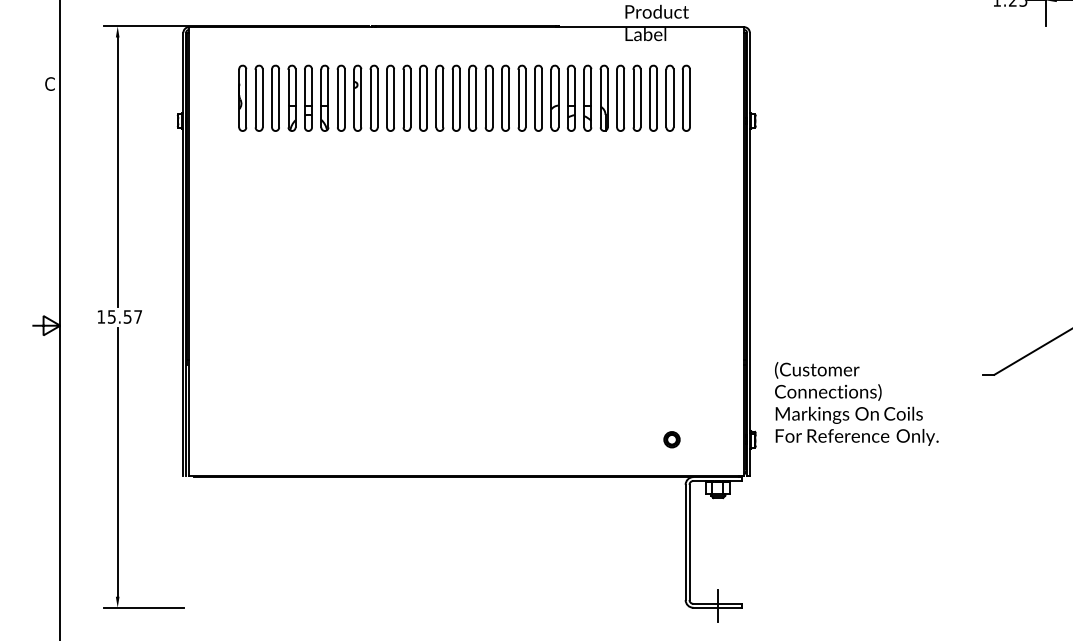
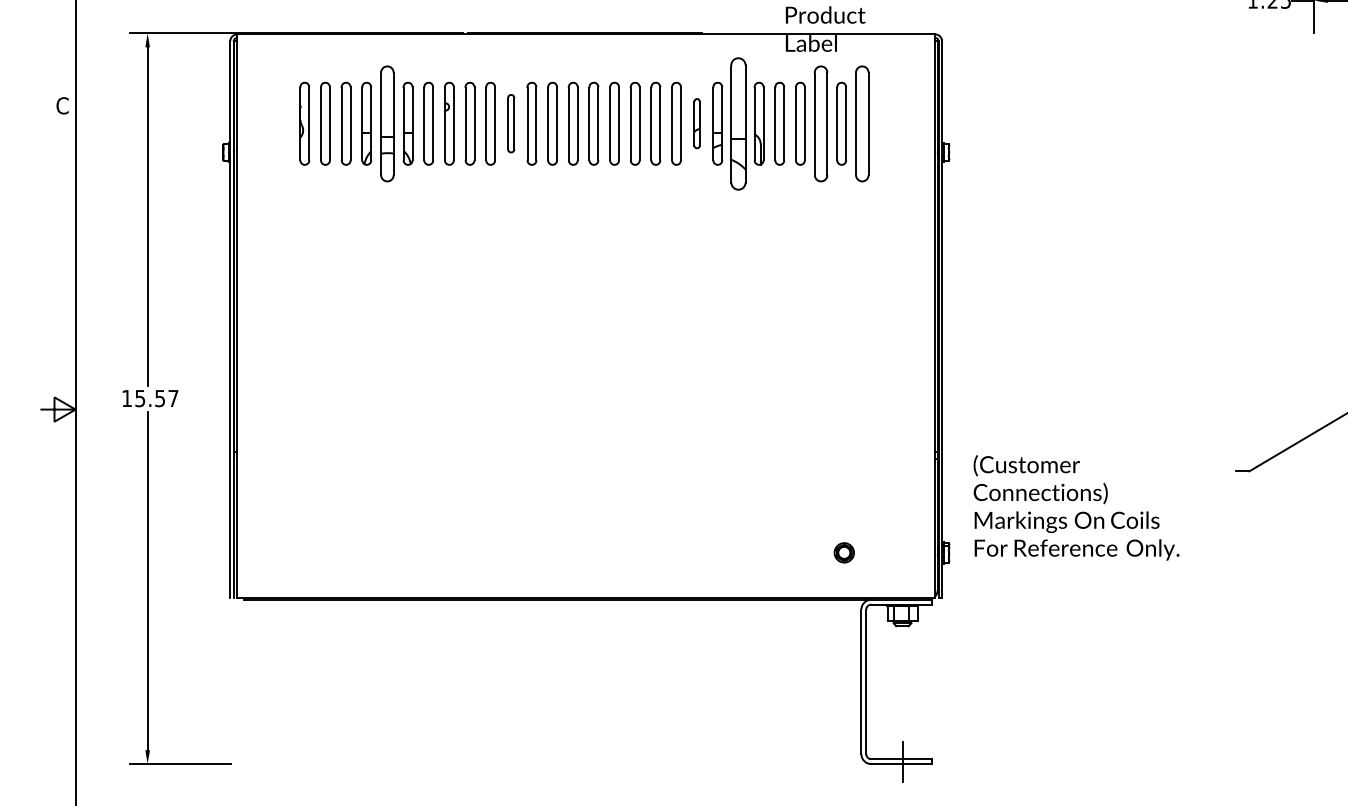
part: (308, 98) -> (387, 123), size x1.4
part: (406, 98) -> (510, 123), size x0.7
part: (554, 98) -> (696, 123), size x0.6
part: (587, 98) -> (738, 123), size x1.6
part: (653, 98) -> (820, 123), size x1.4
part: (686, 98) -> (862, 123), size x1.4

